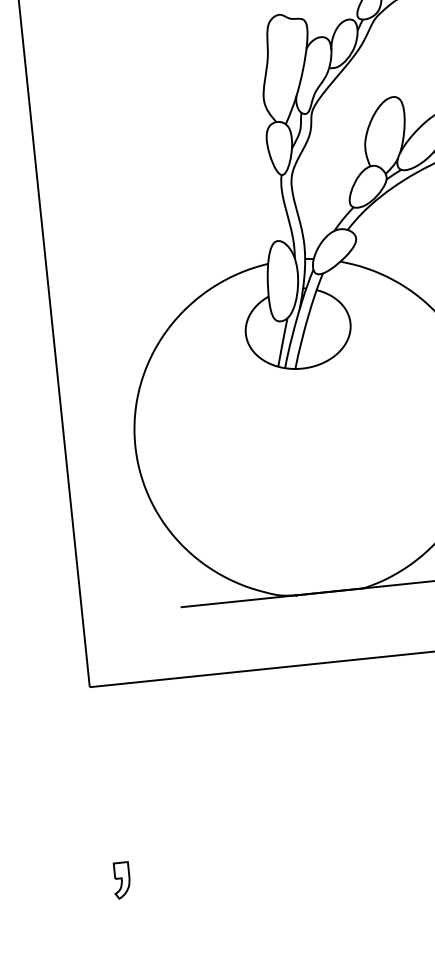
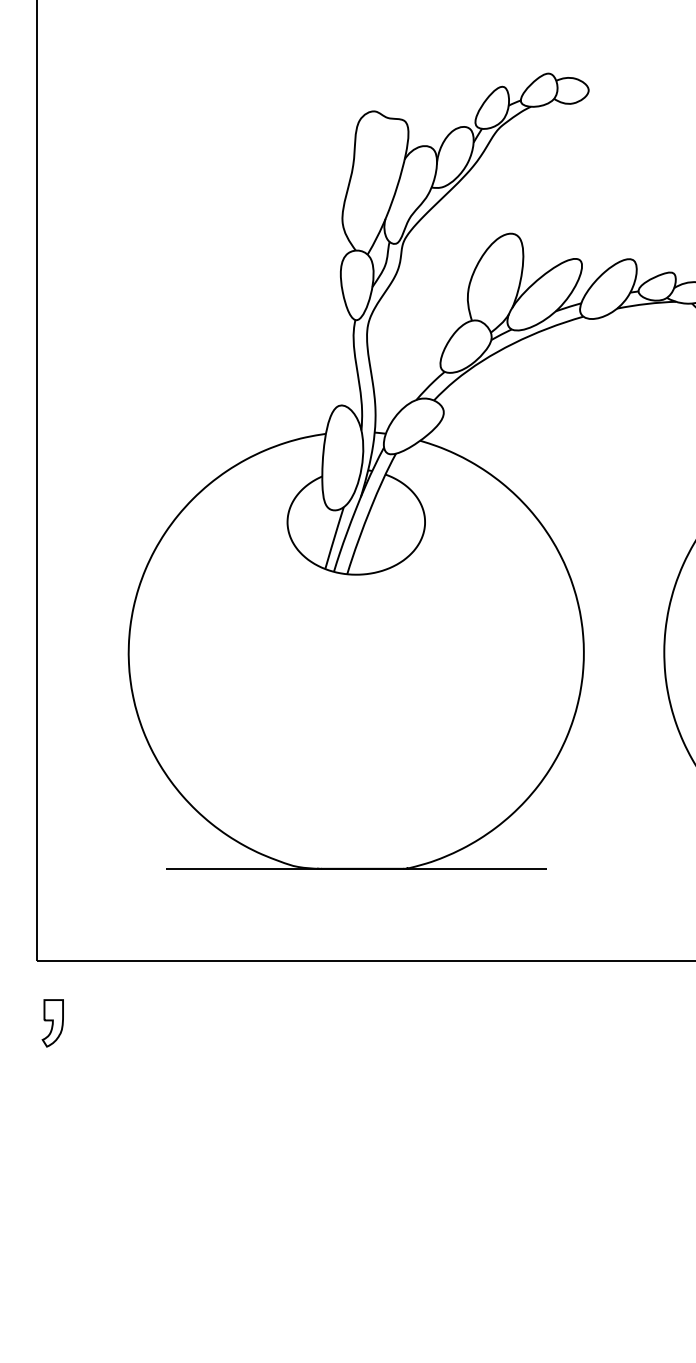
part: (121, 880) -> (52, 1023), moved

